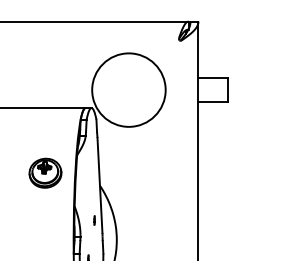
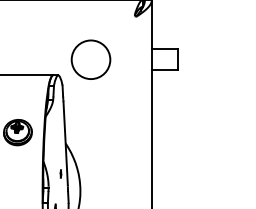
circle: (128, 89) -> (90, 59), size x0.6

